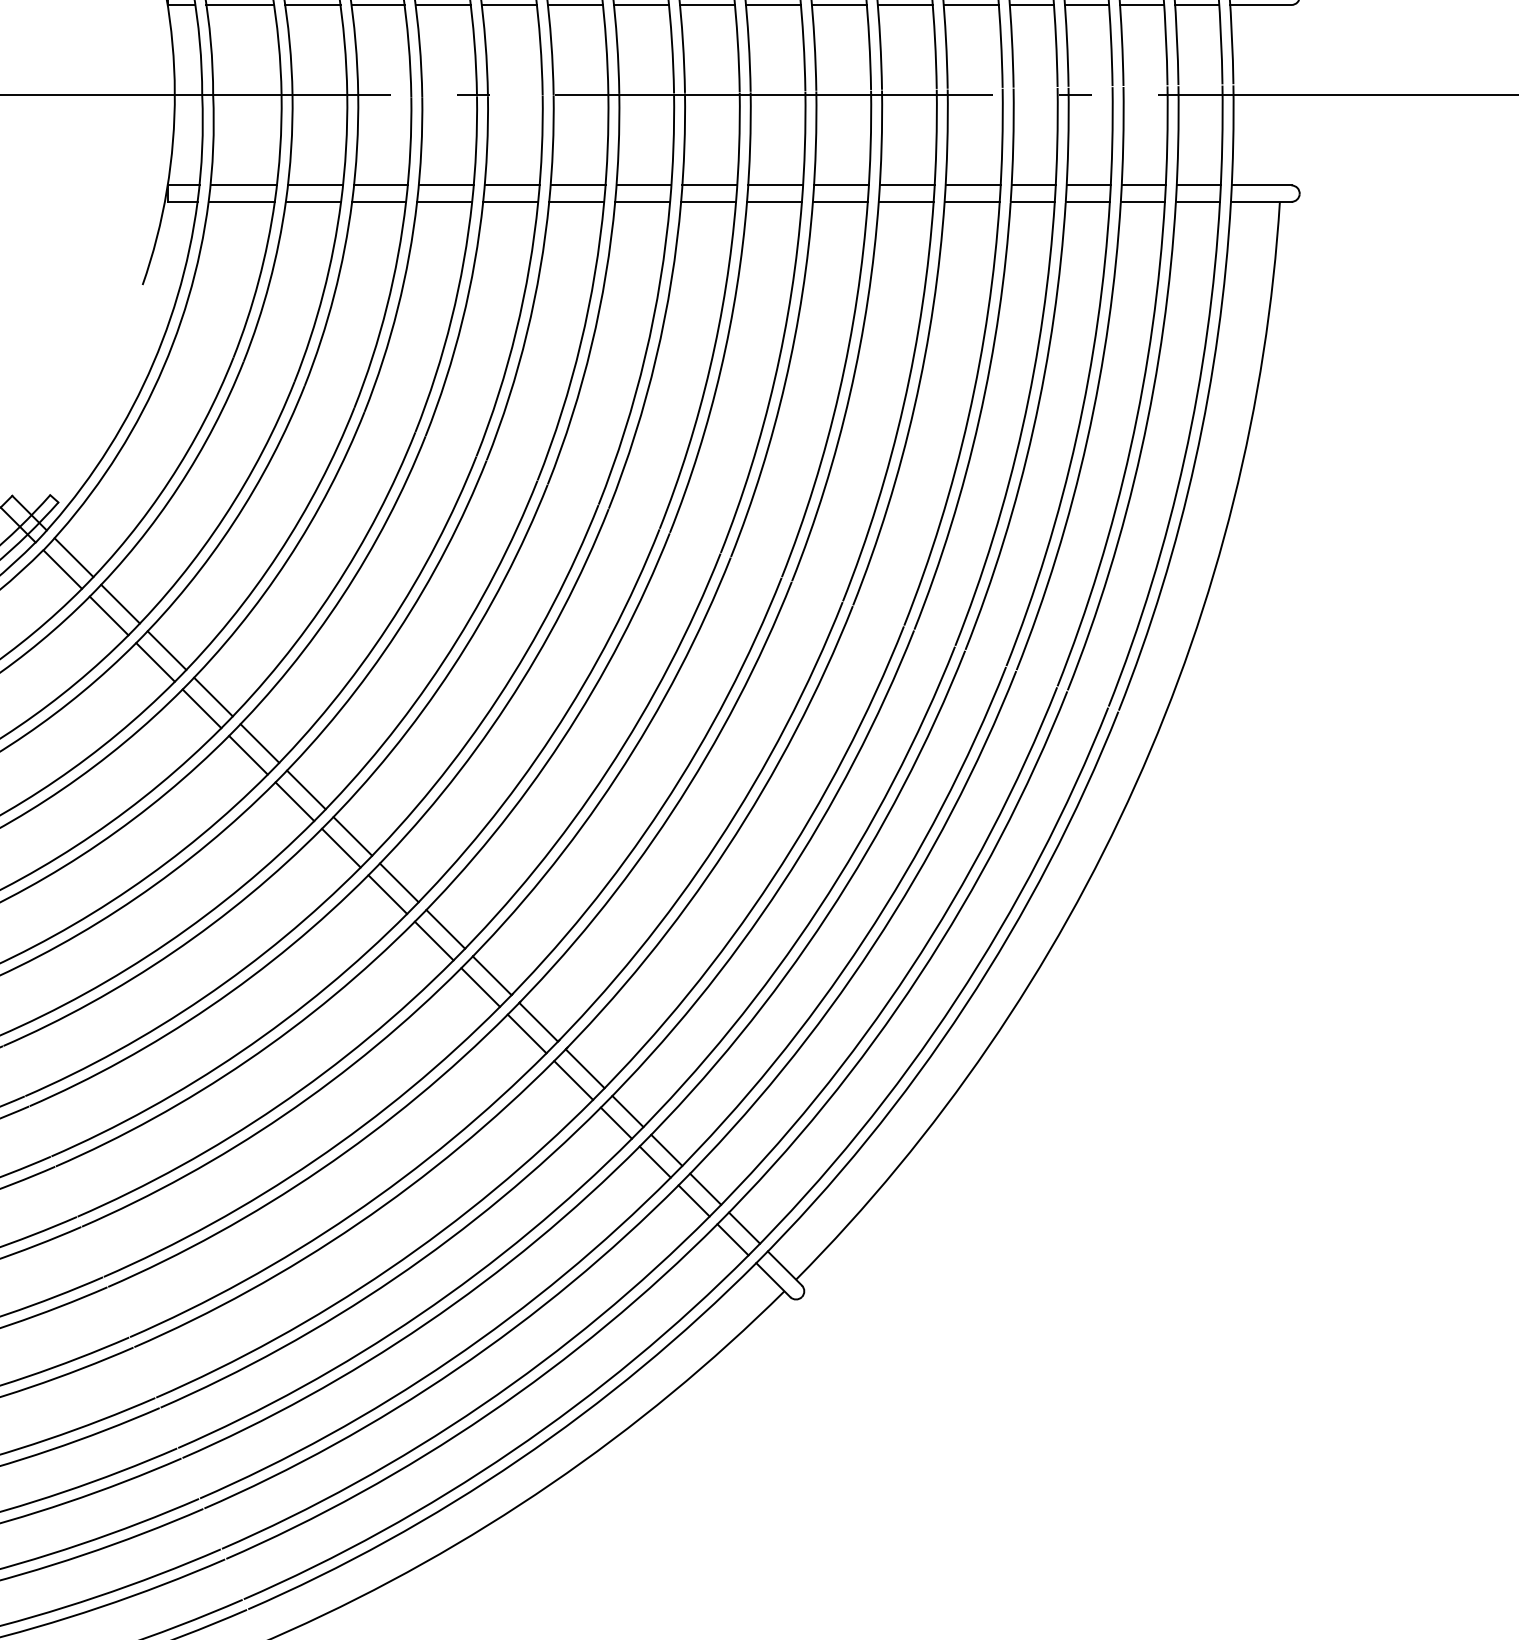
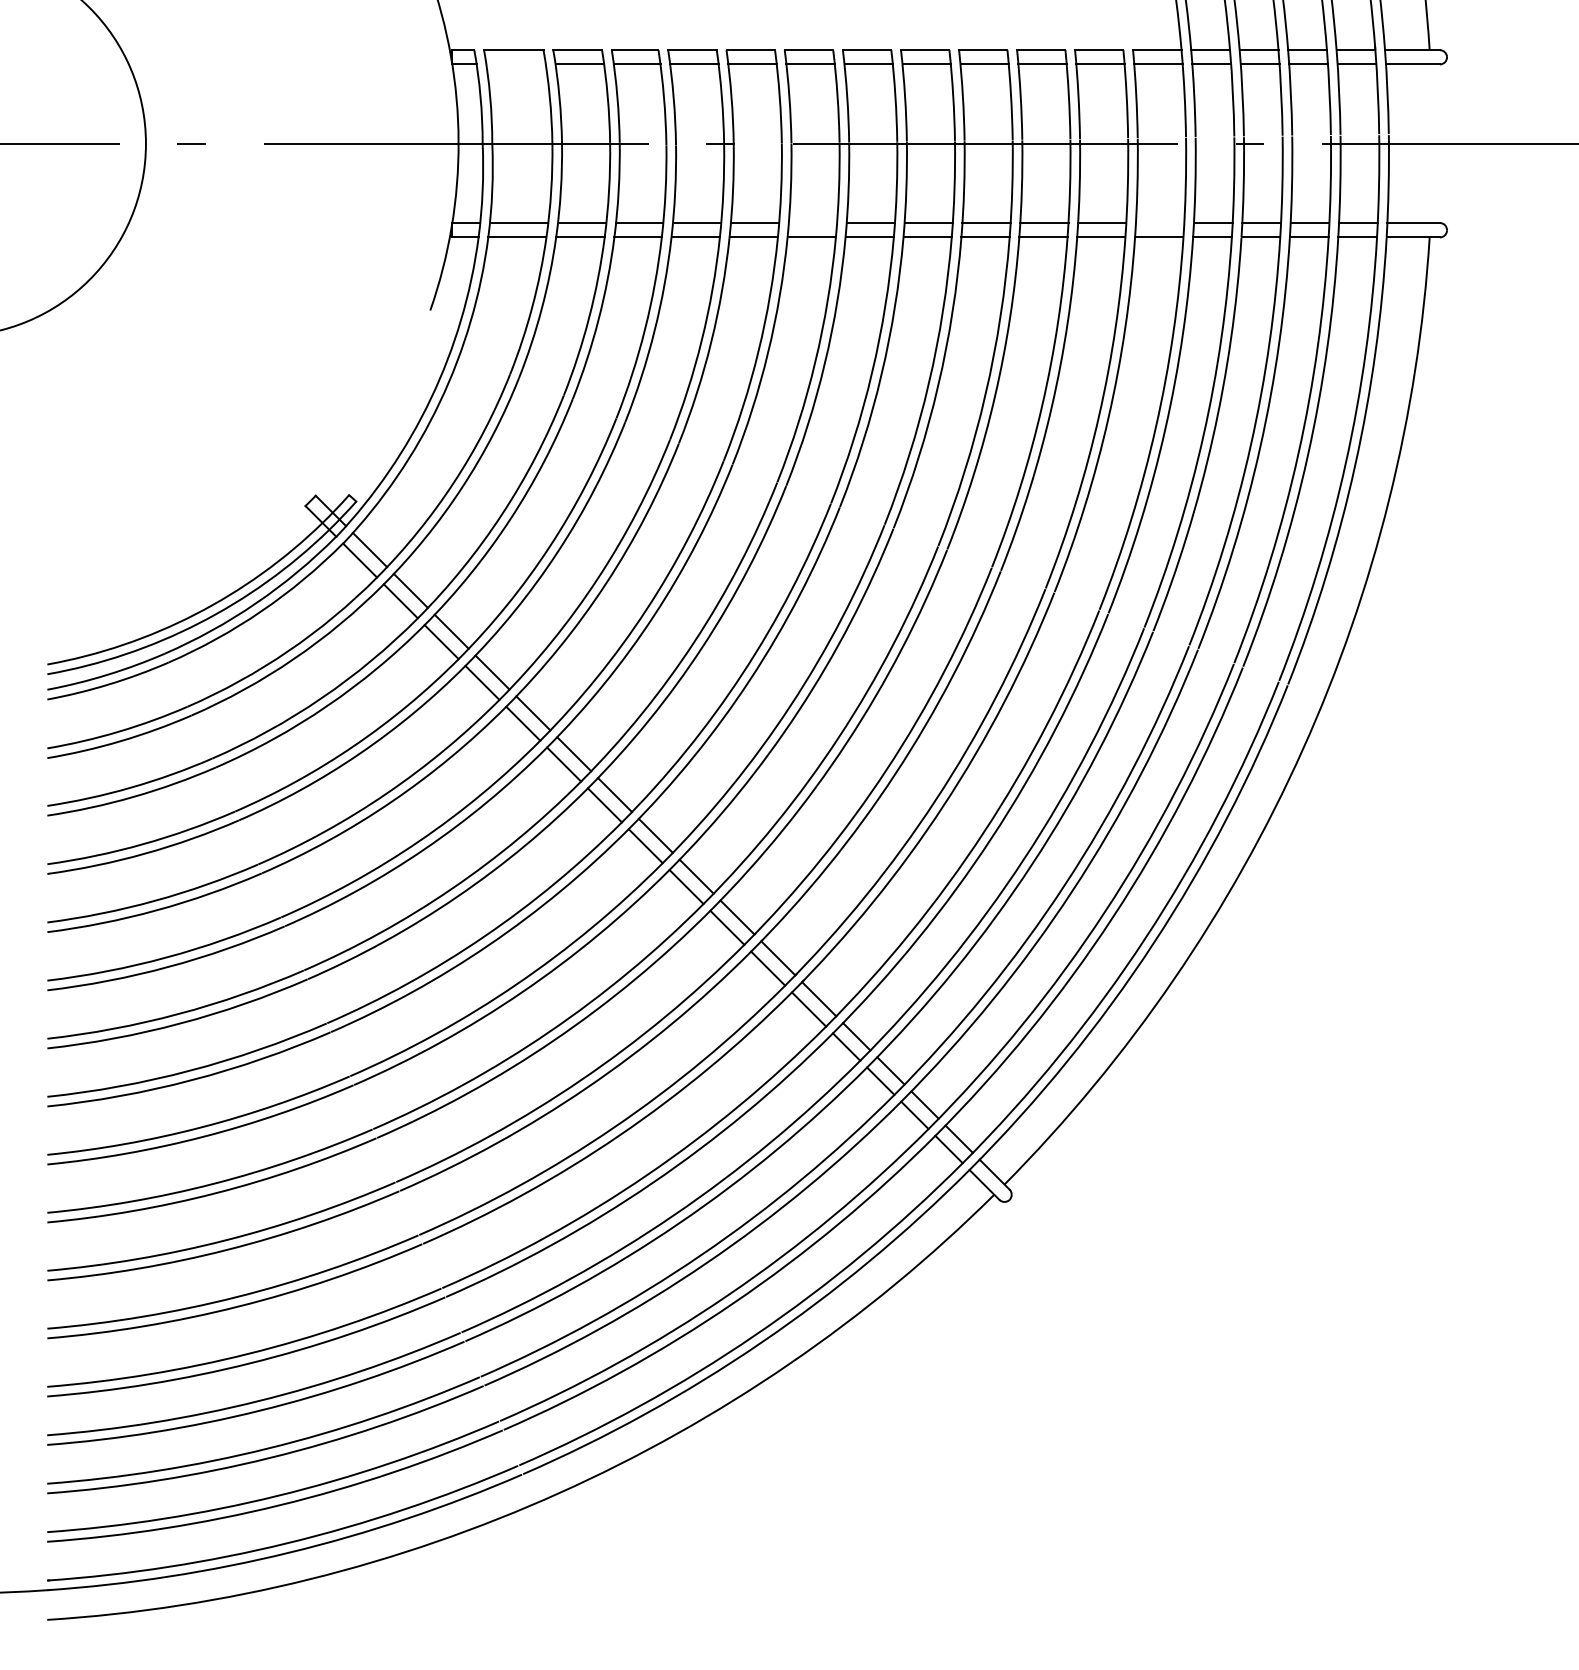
line: (239, 5) -> (515, 64), removed
line: (577, 186) -> (812, 223), removed
line: (972, 186) -> (1159, 223), removed

